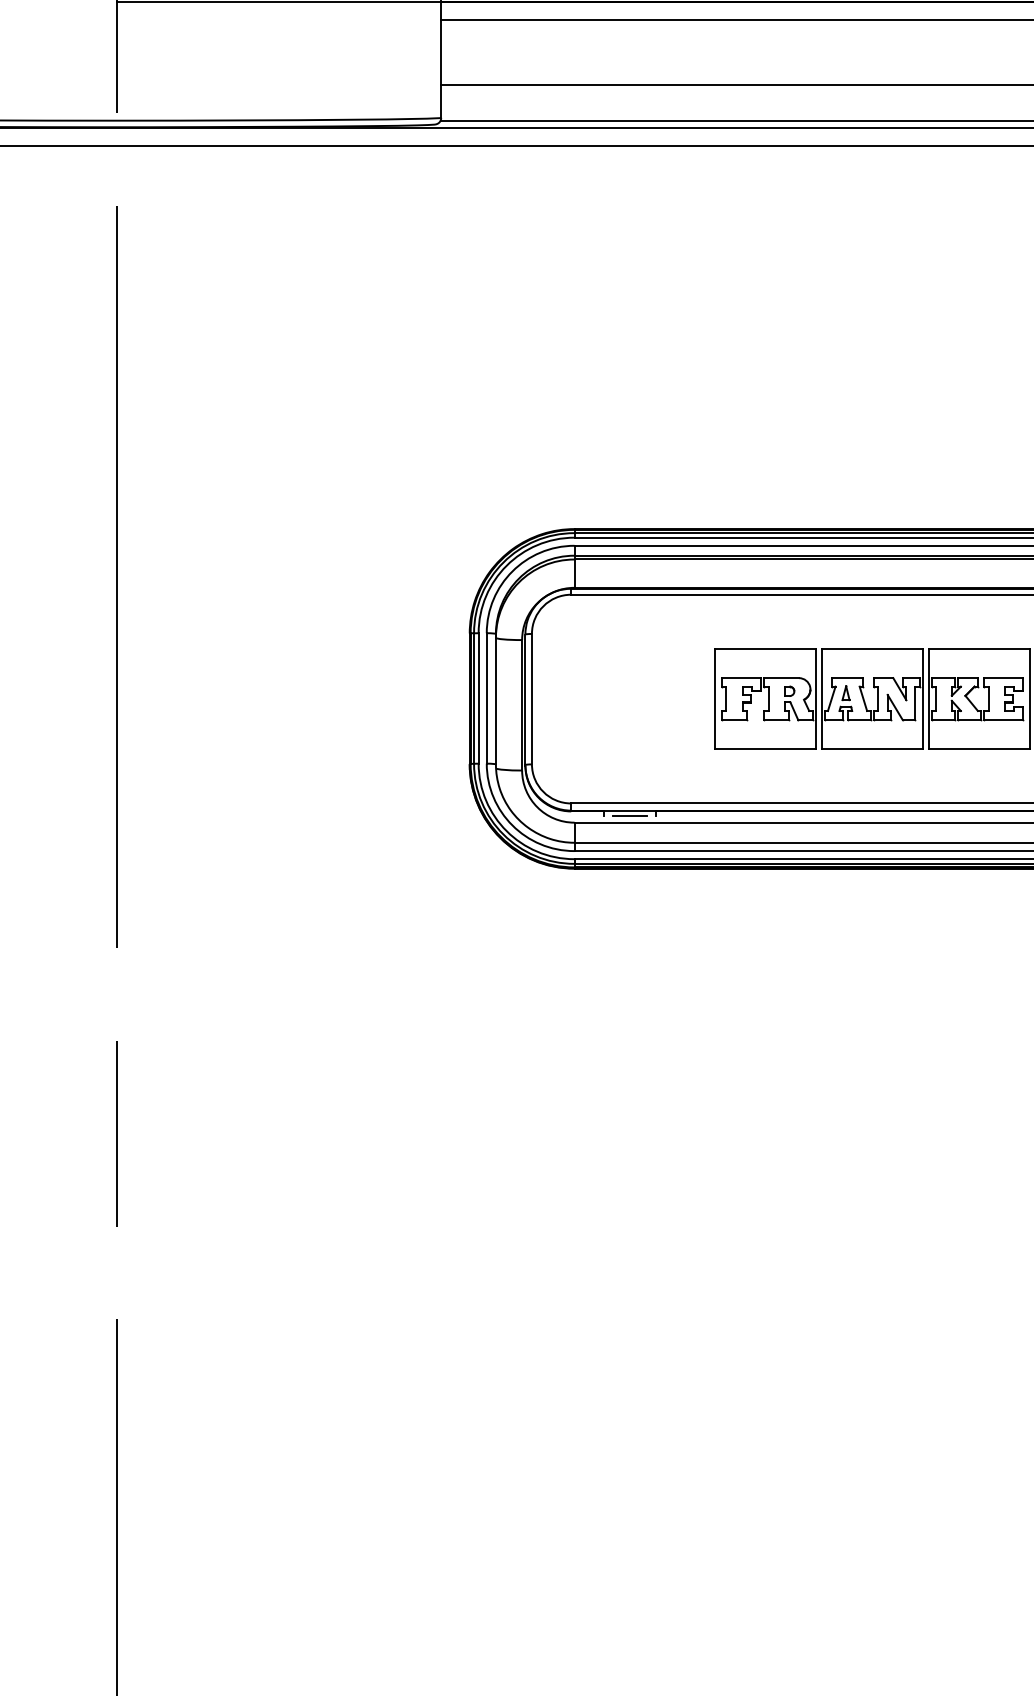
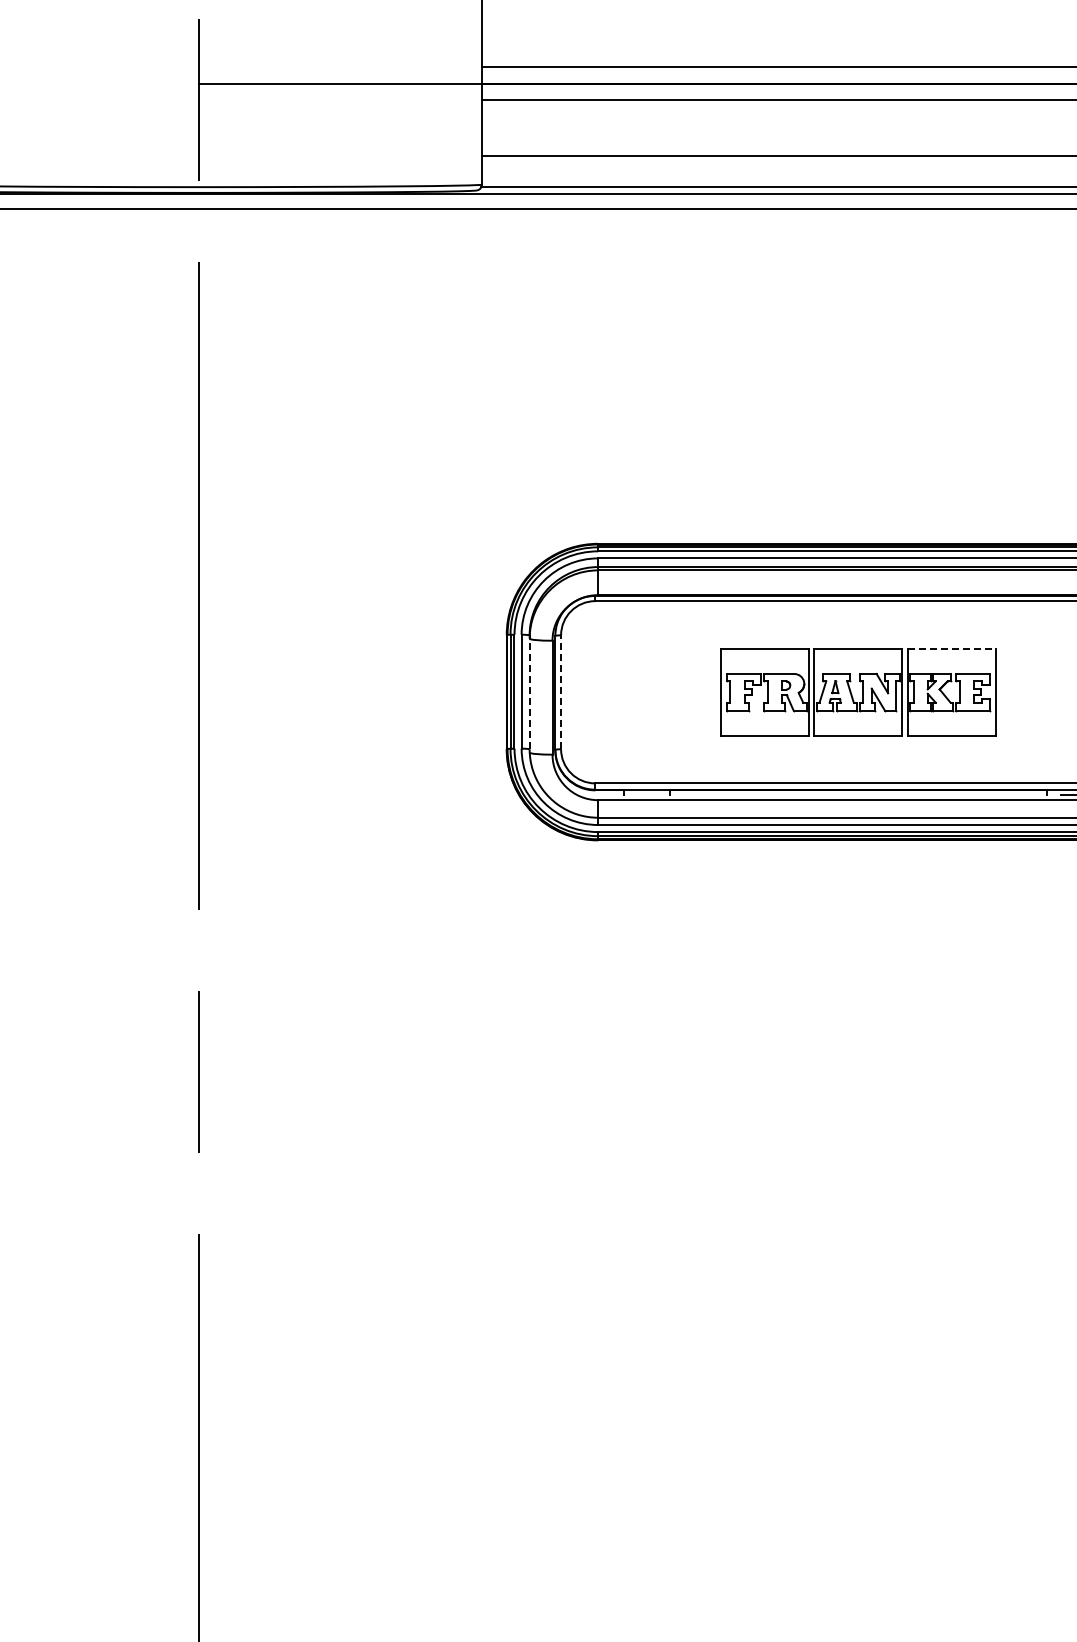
line: (979, 648) -> (951, 648), solid -> dashed
line: (495, 699) -> (529, 692), solid -> dashed
line: (532, 699) -> (561, 692), solid -> dashed
line: (629, 816) -> (646, 794), removed

